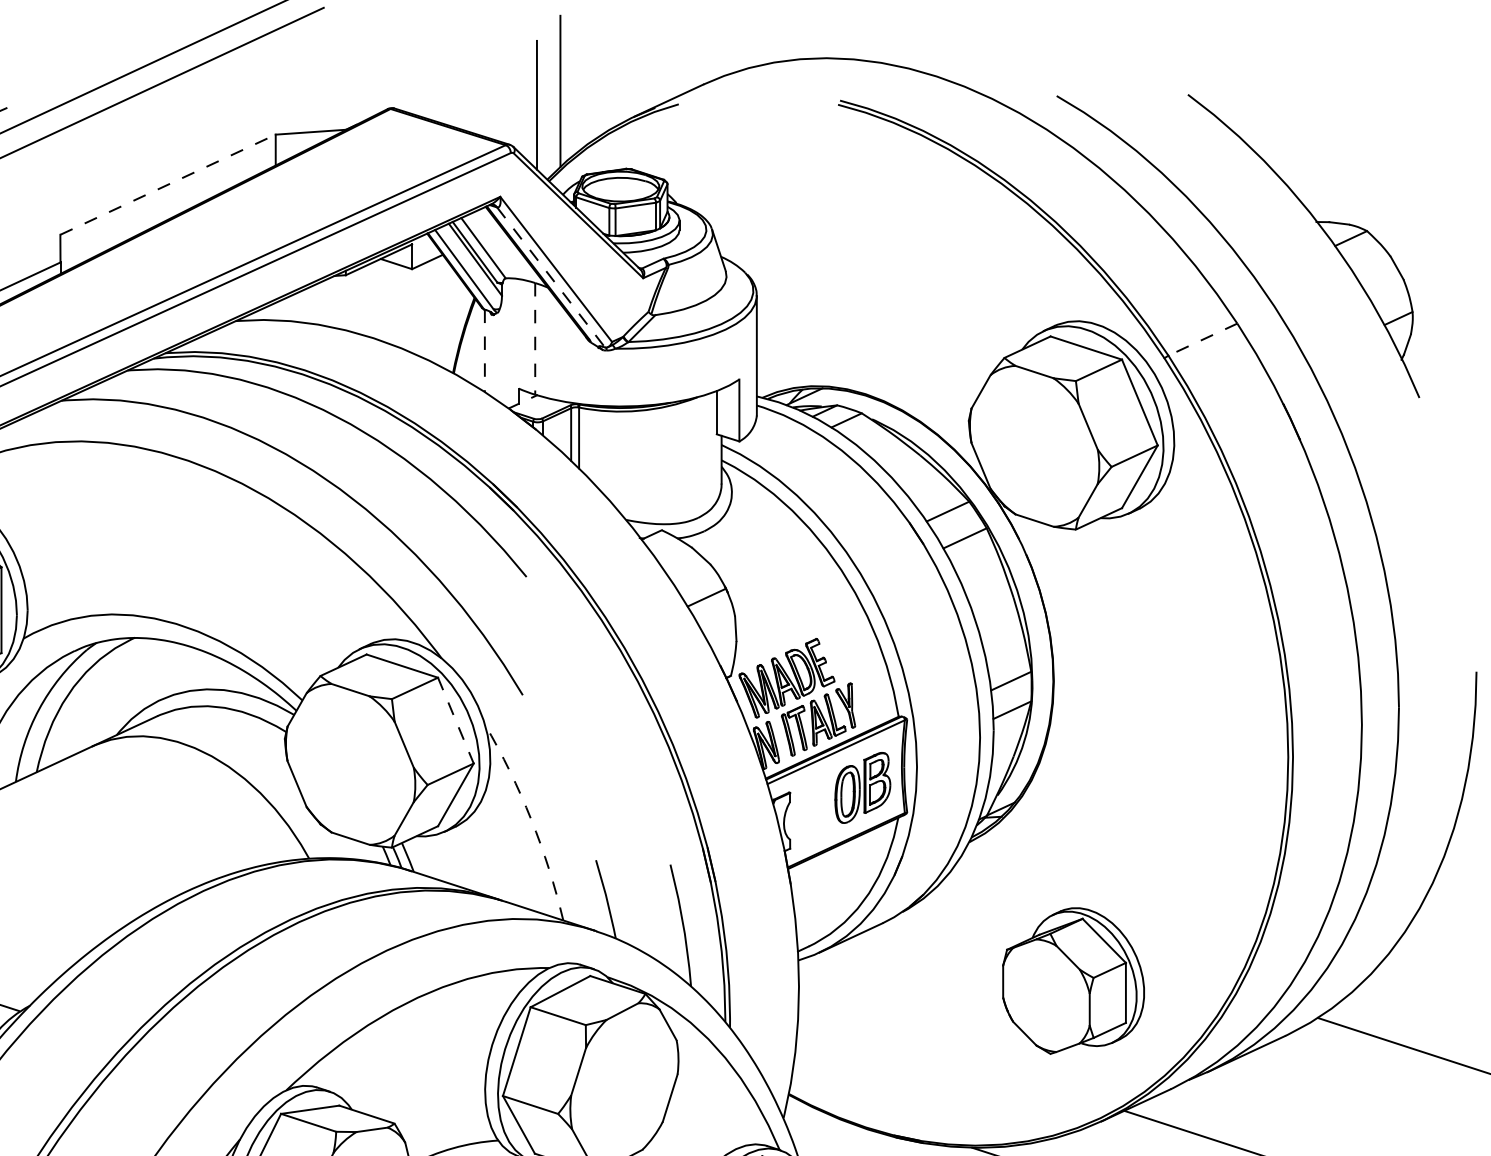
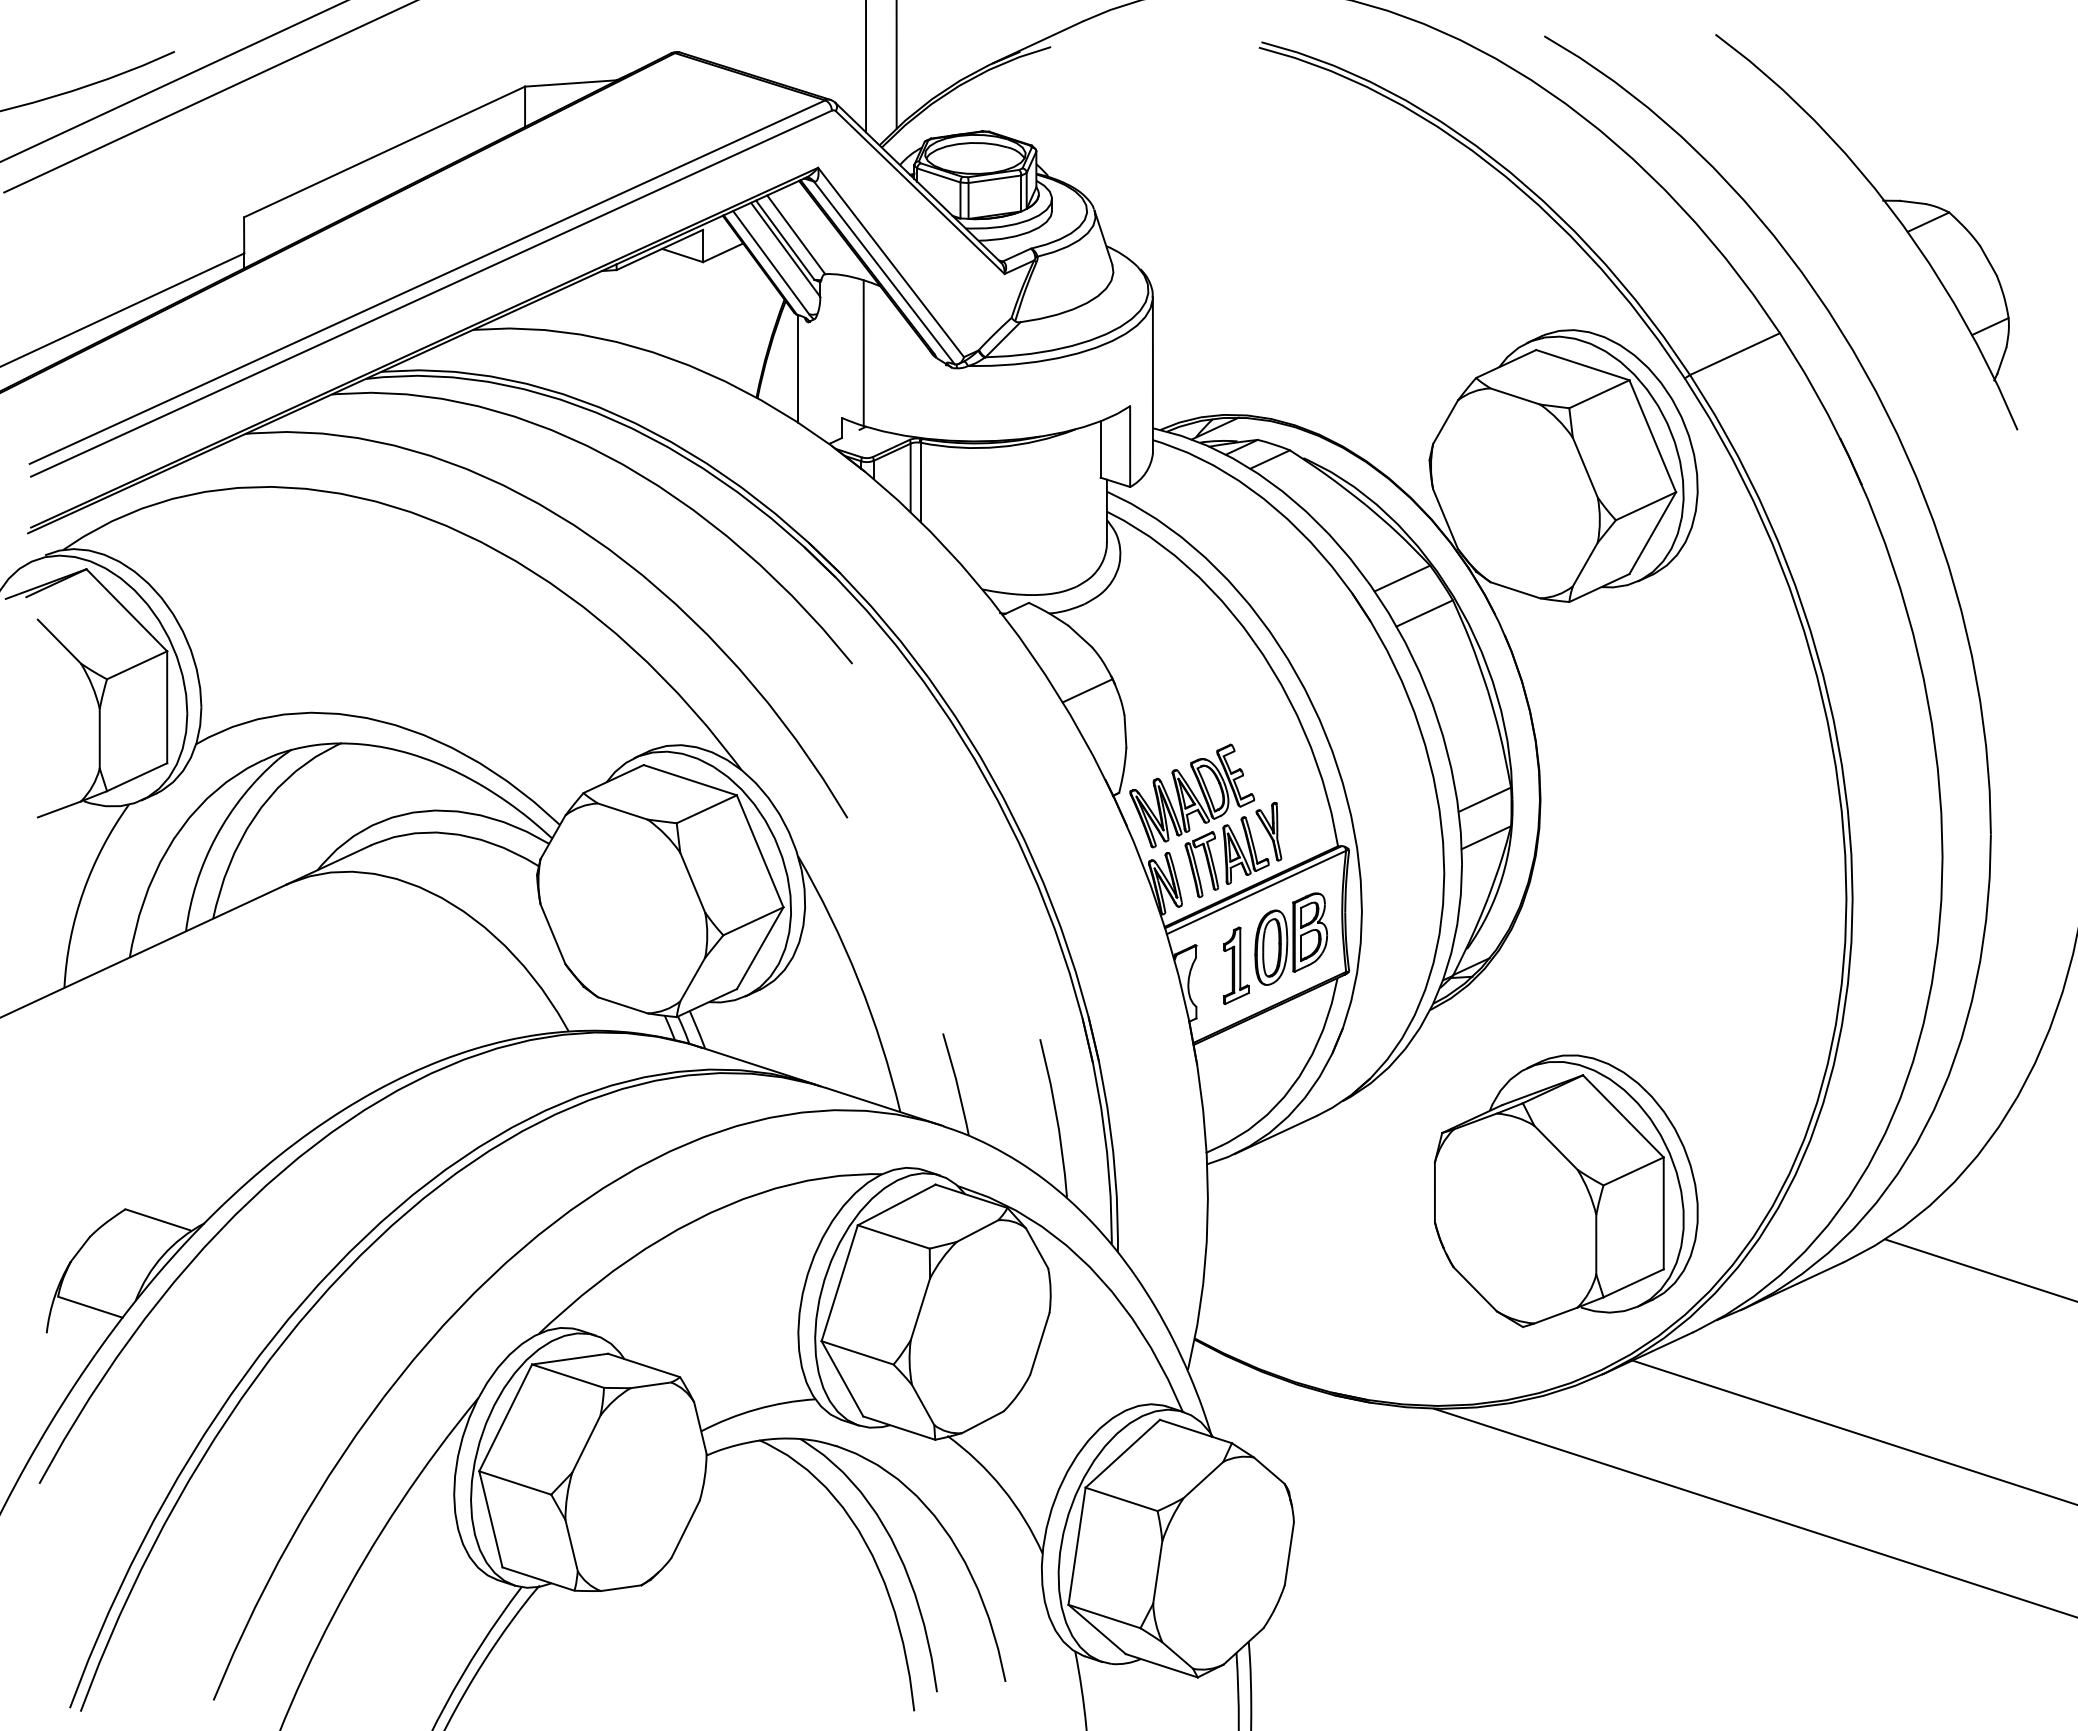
line: (168, 185) -> (384, 152), dashed -> solid
line: (551, 277) -> (884, 273), dashed -> solid
line: (535, 339) -> (863, 353), dashed -> solid
line: (1203, 339) -> (1735, 354), dashed -> solid
line: (485, 350) -> (798, 368), dashed -> solid
line: (456, 720) -> (760, 851), dashed -> solid
part: (820, 808) -> (1236, 965), added
arc: (531, 819) -> (858, 980), dashed -> solid
part: (1073, 980) -> (1566, 1190), size x1.43

